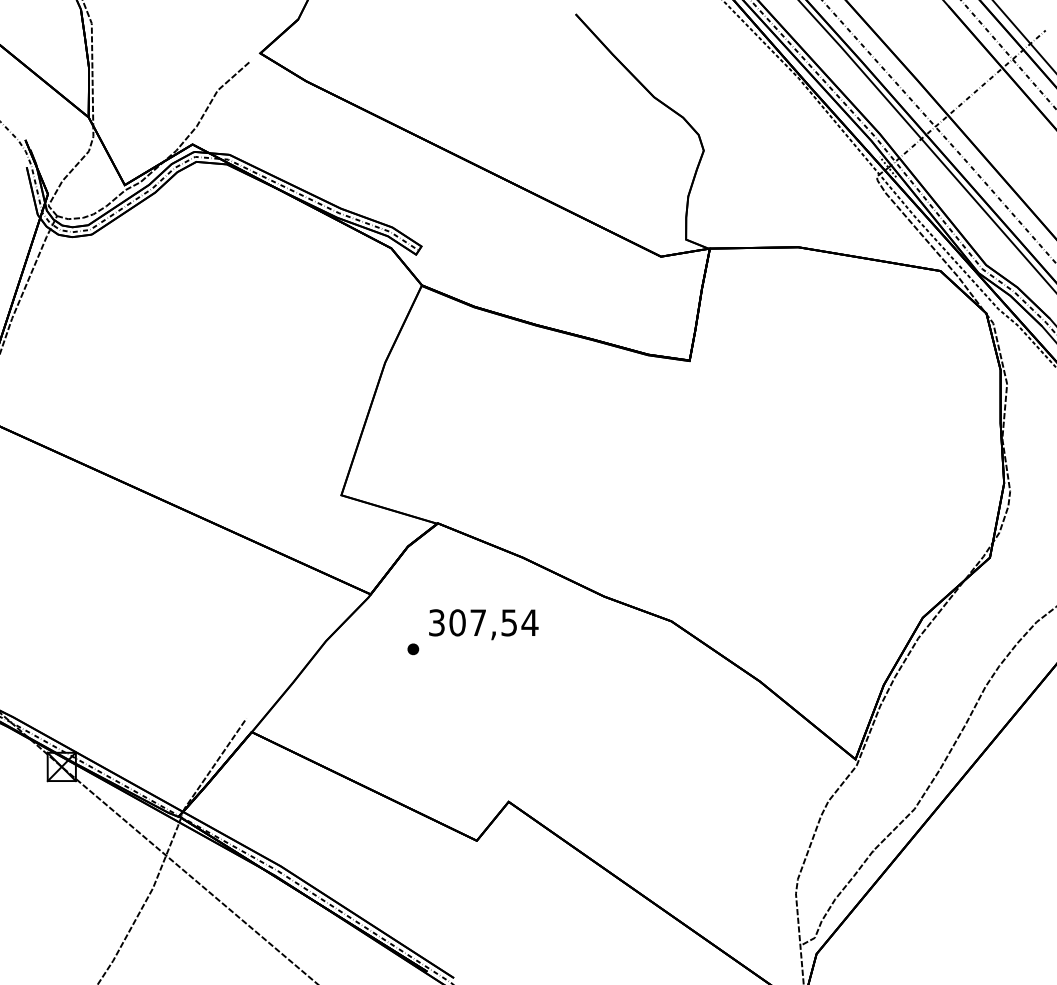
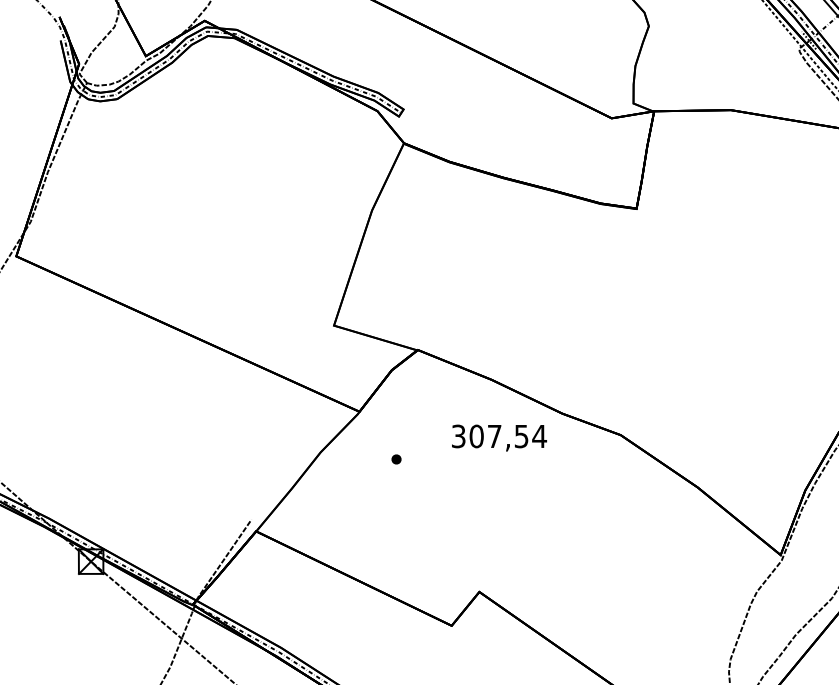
text: (483, 624) -> (499, 437), moved

